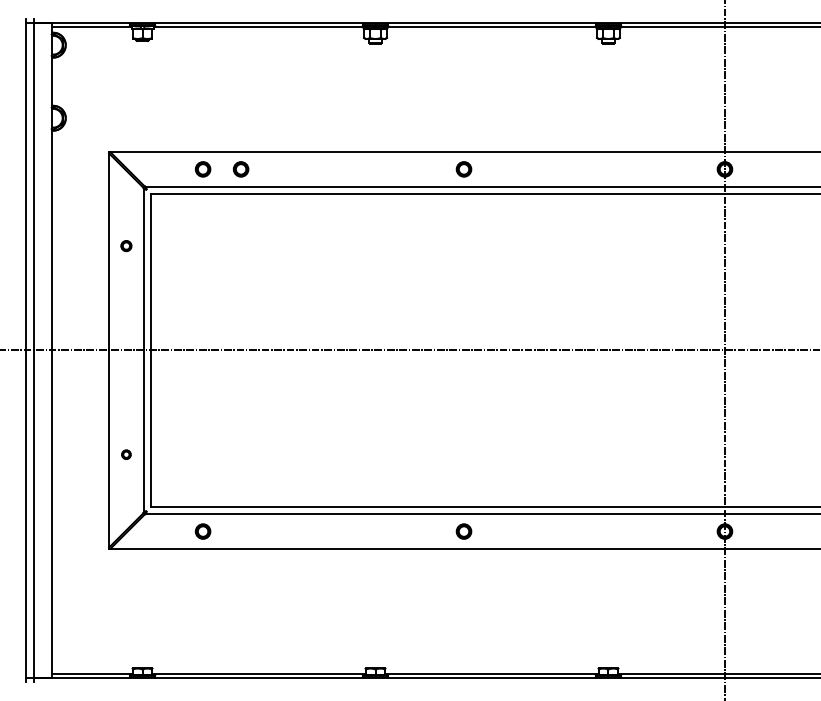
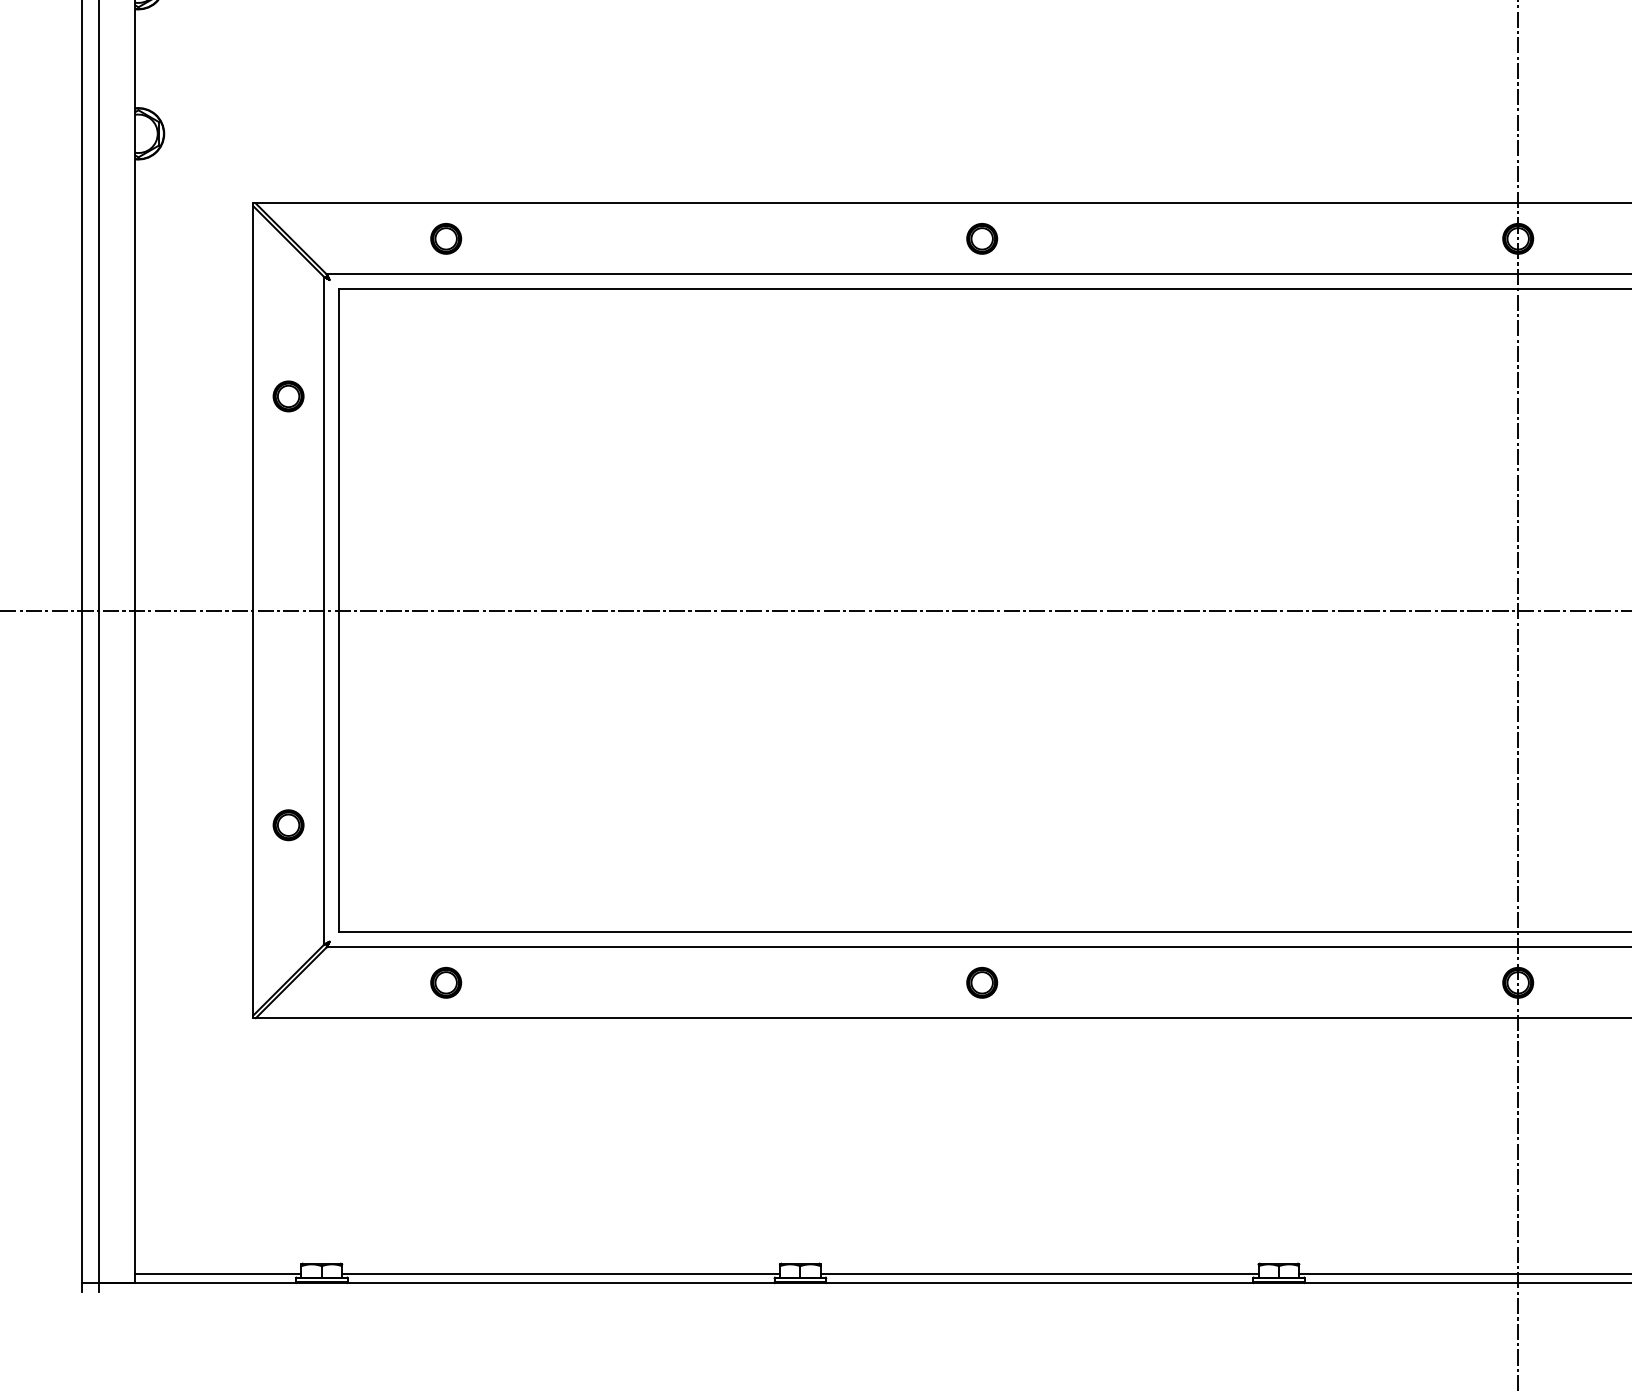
part: (240, 169) -> (523, 239), removed
part: (126, 245) -> (288, 395), size x1.43
part: (126, 454) -> (288, 824), size x1.67

